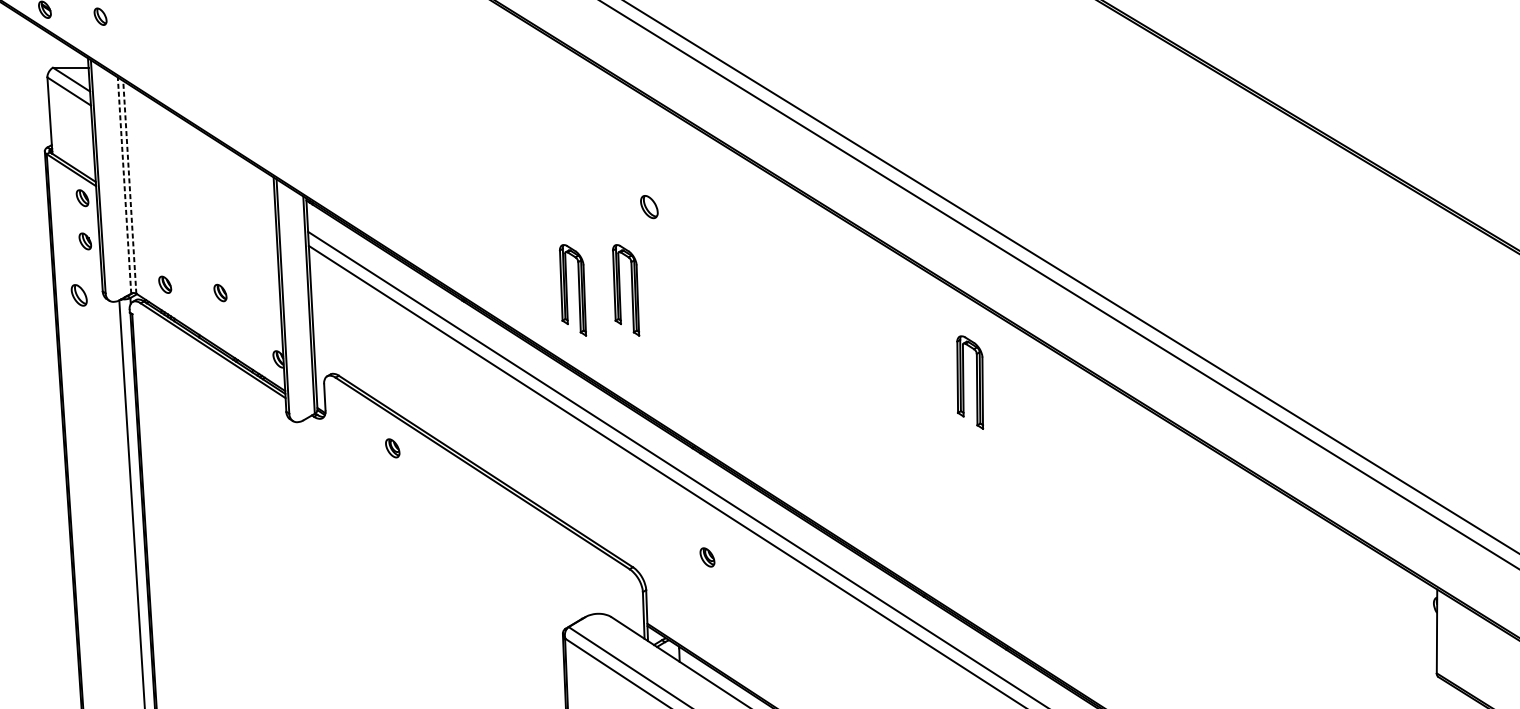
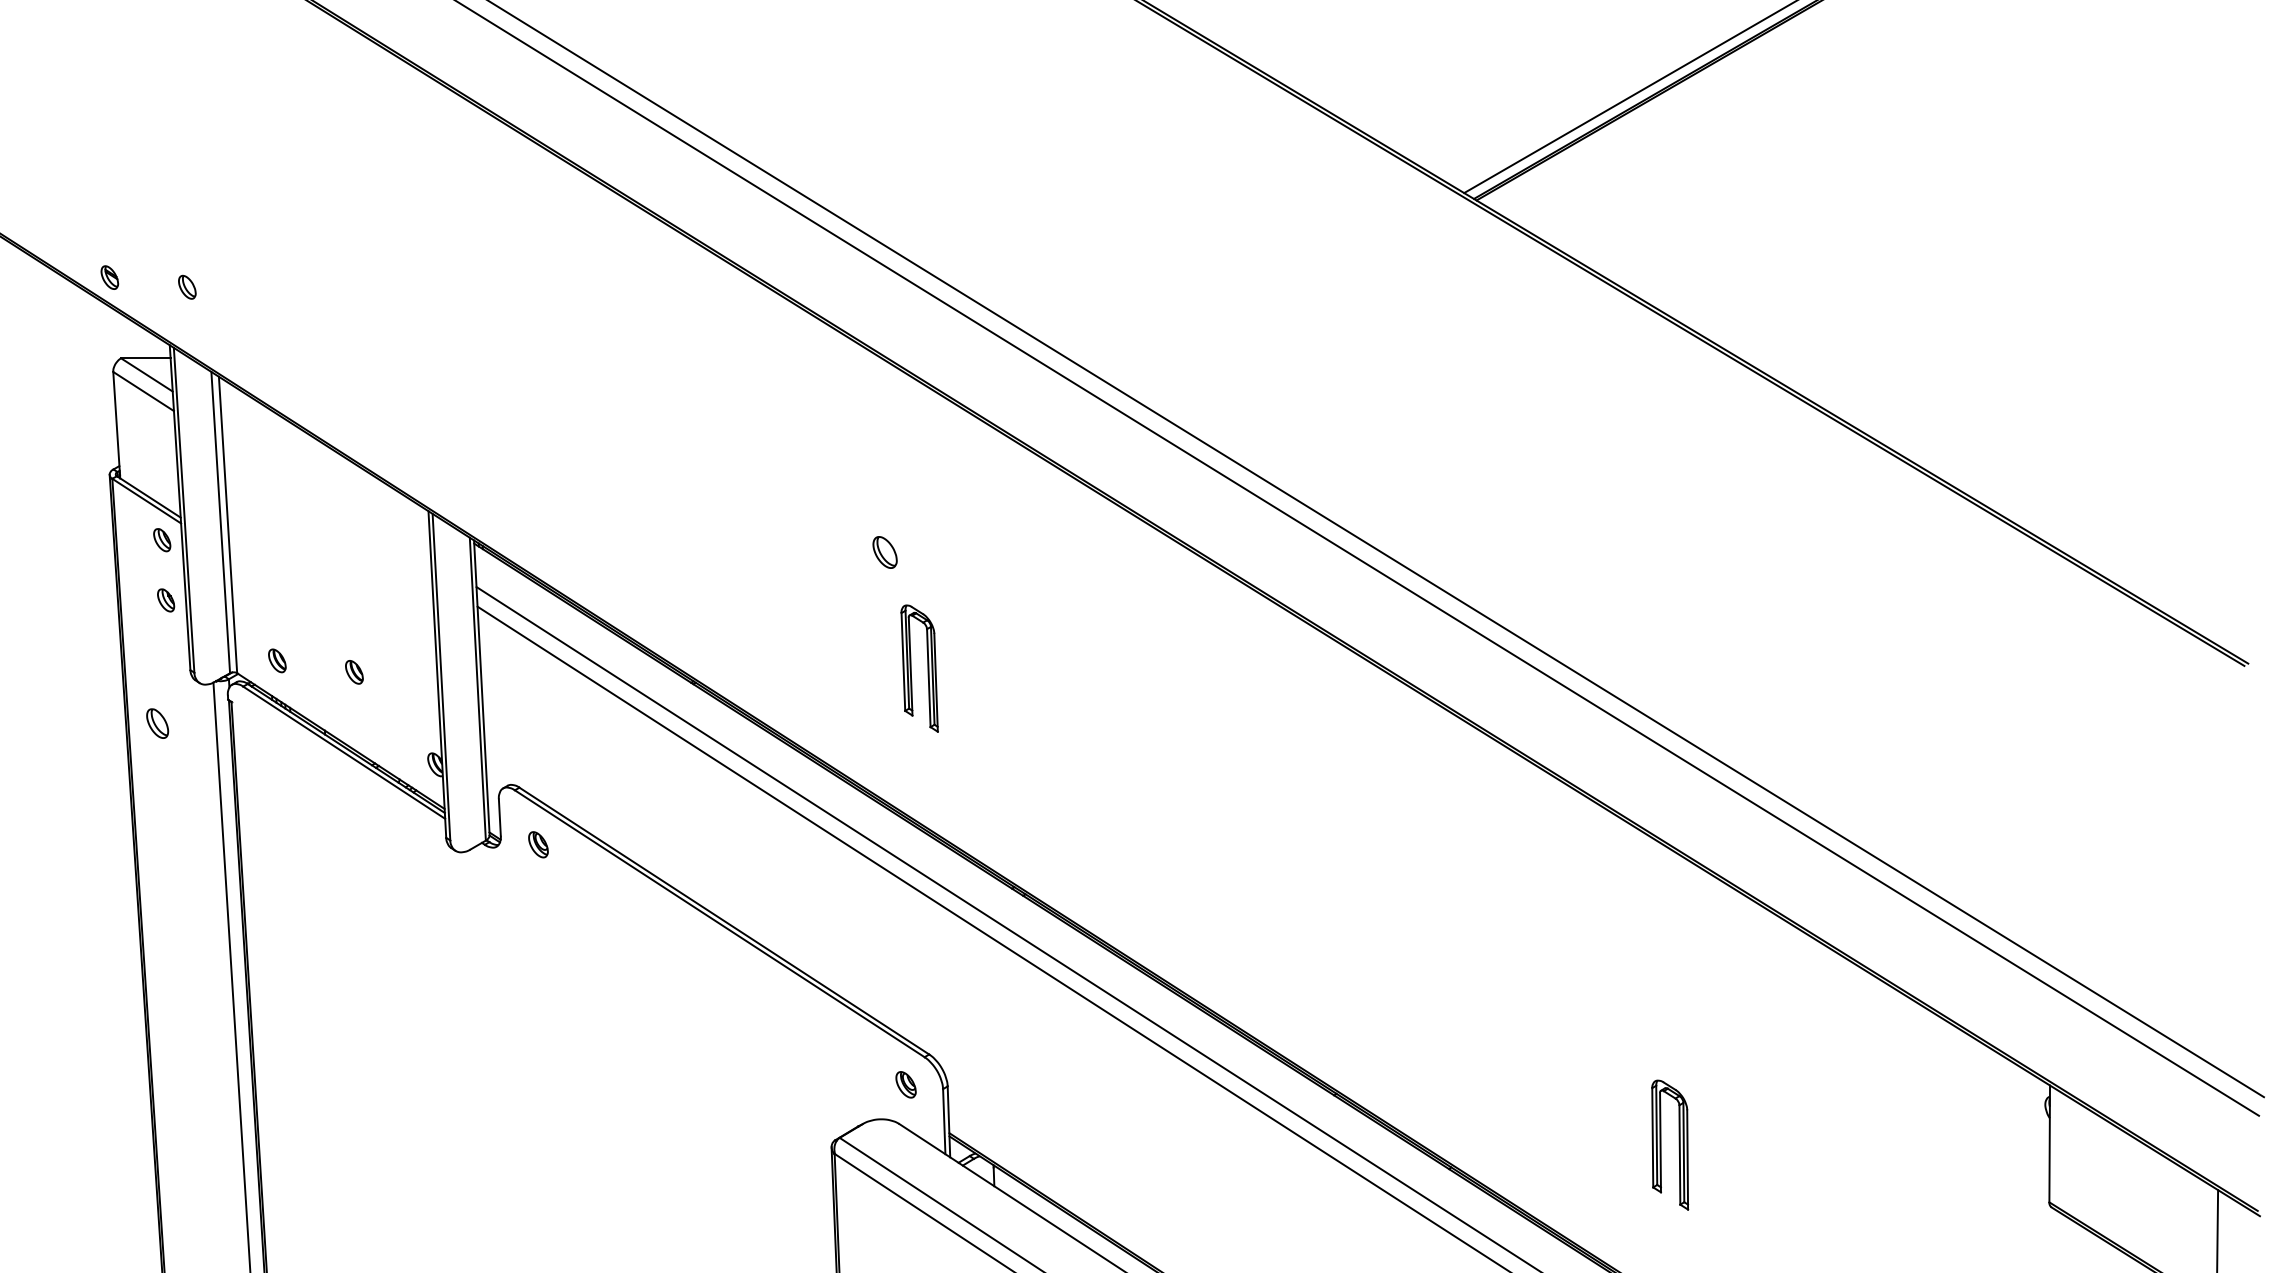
line: (124, 185) -> (220, 522), dashed -> solid
line: (130, 187) -> (228, 525), dashed -> solid
part: (648, 207) -> (884, 552), moved
part: (567, 290) -> (837, 668), removed
part: (79, 295) -> (157, 723), moved
part: (976, 382) -> (1678, 1144), moved
part: (392, 448) -> (538, 844), moved
part: (707, 557) -> (905, 1084), moved

